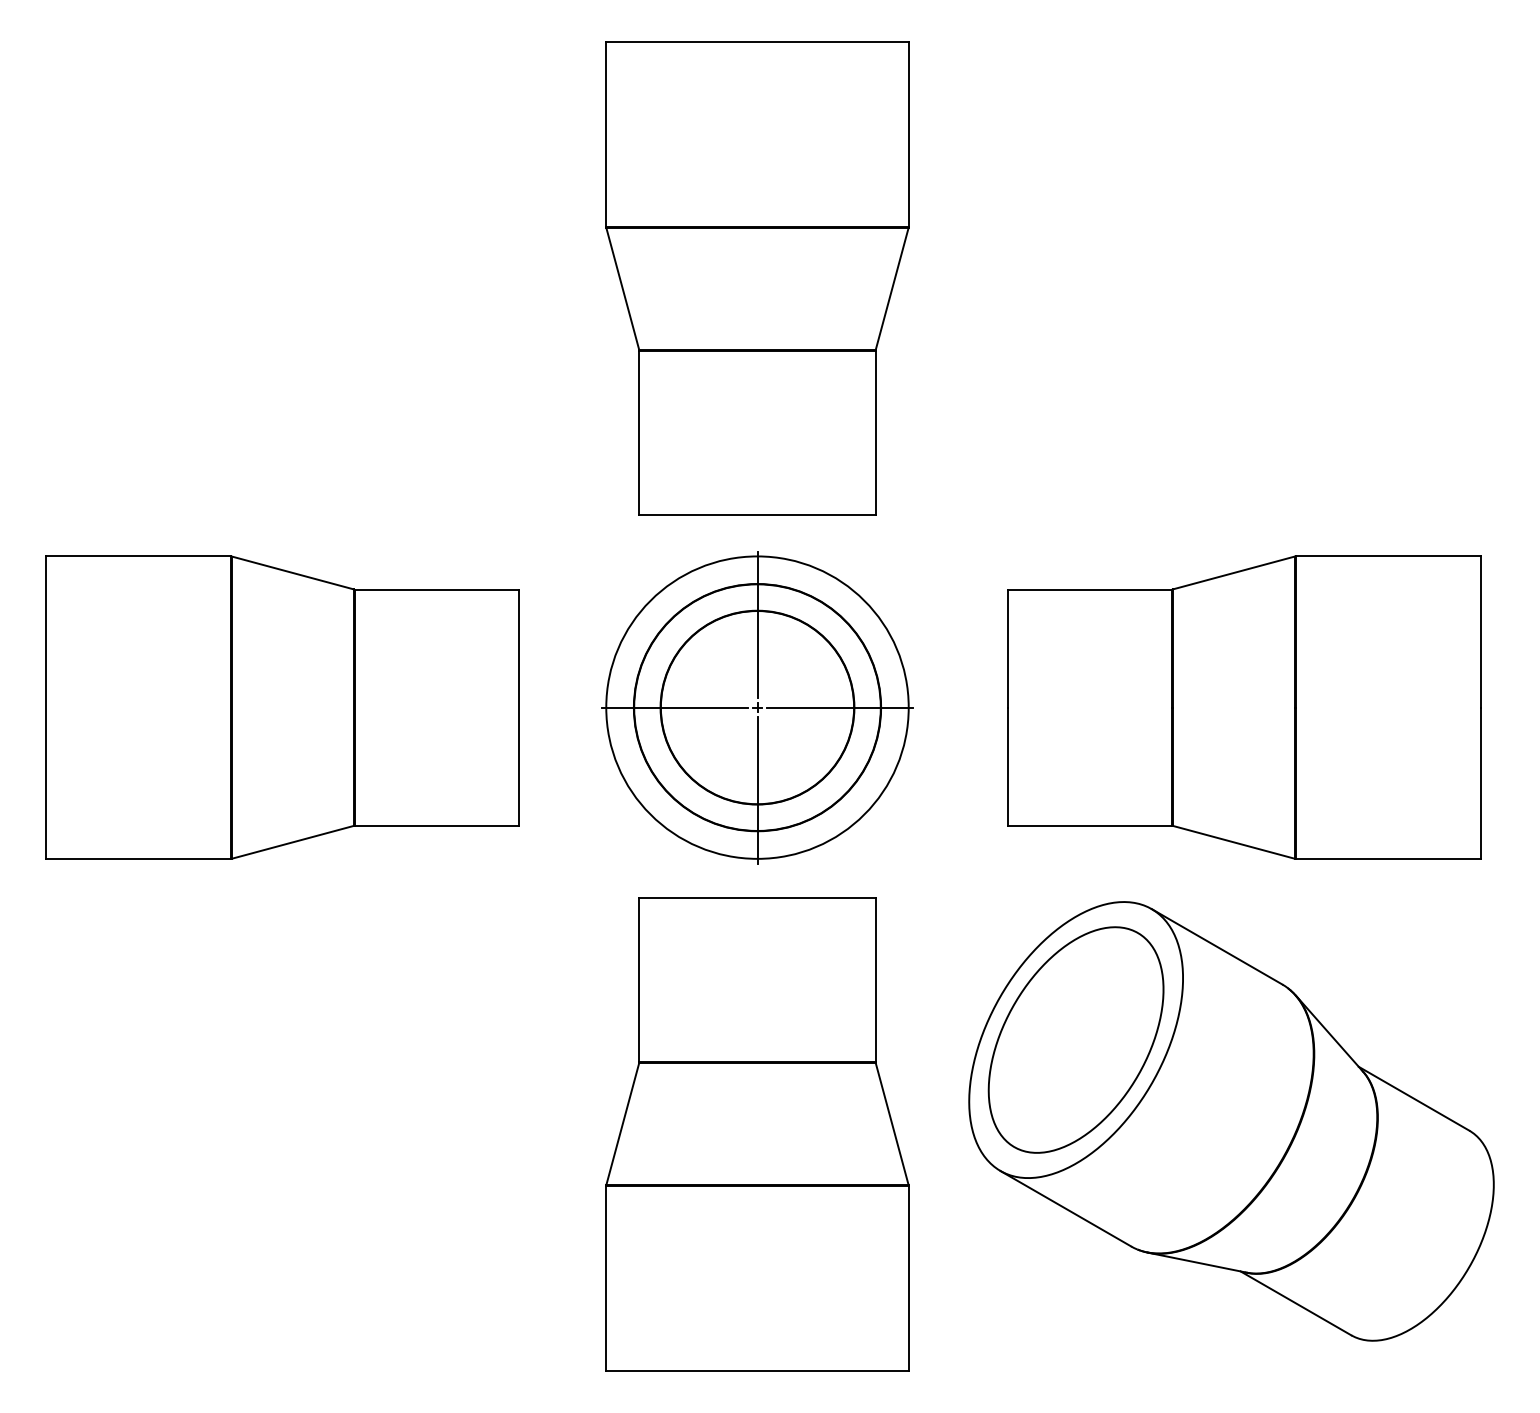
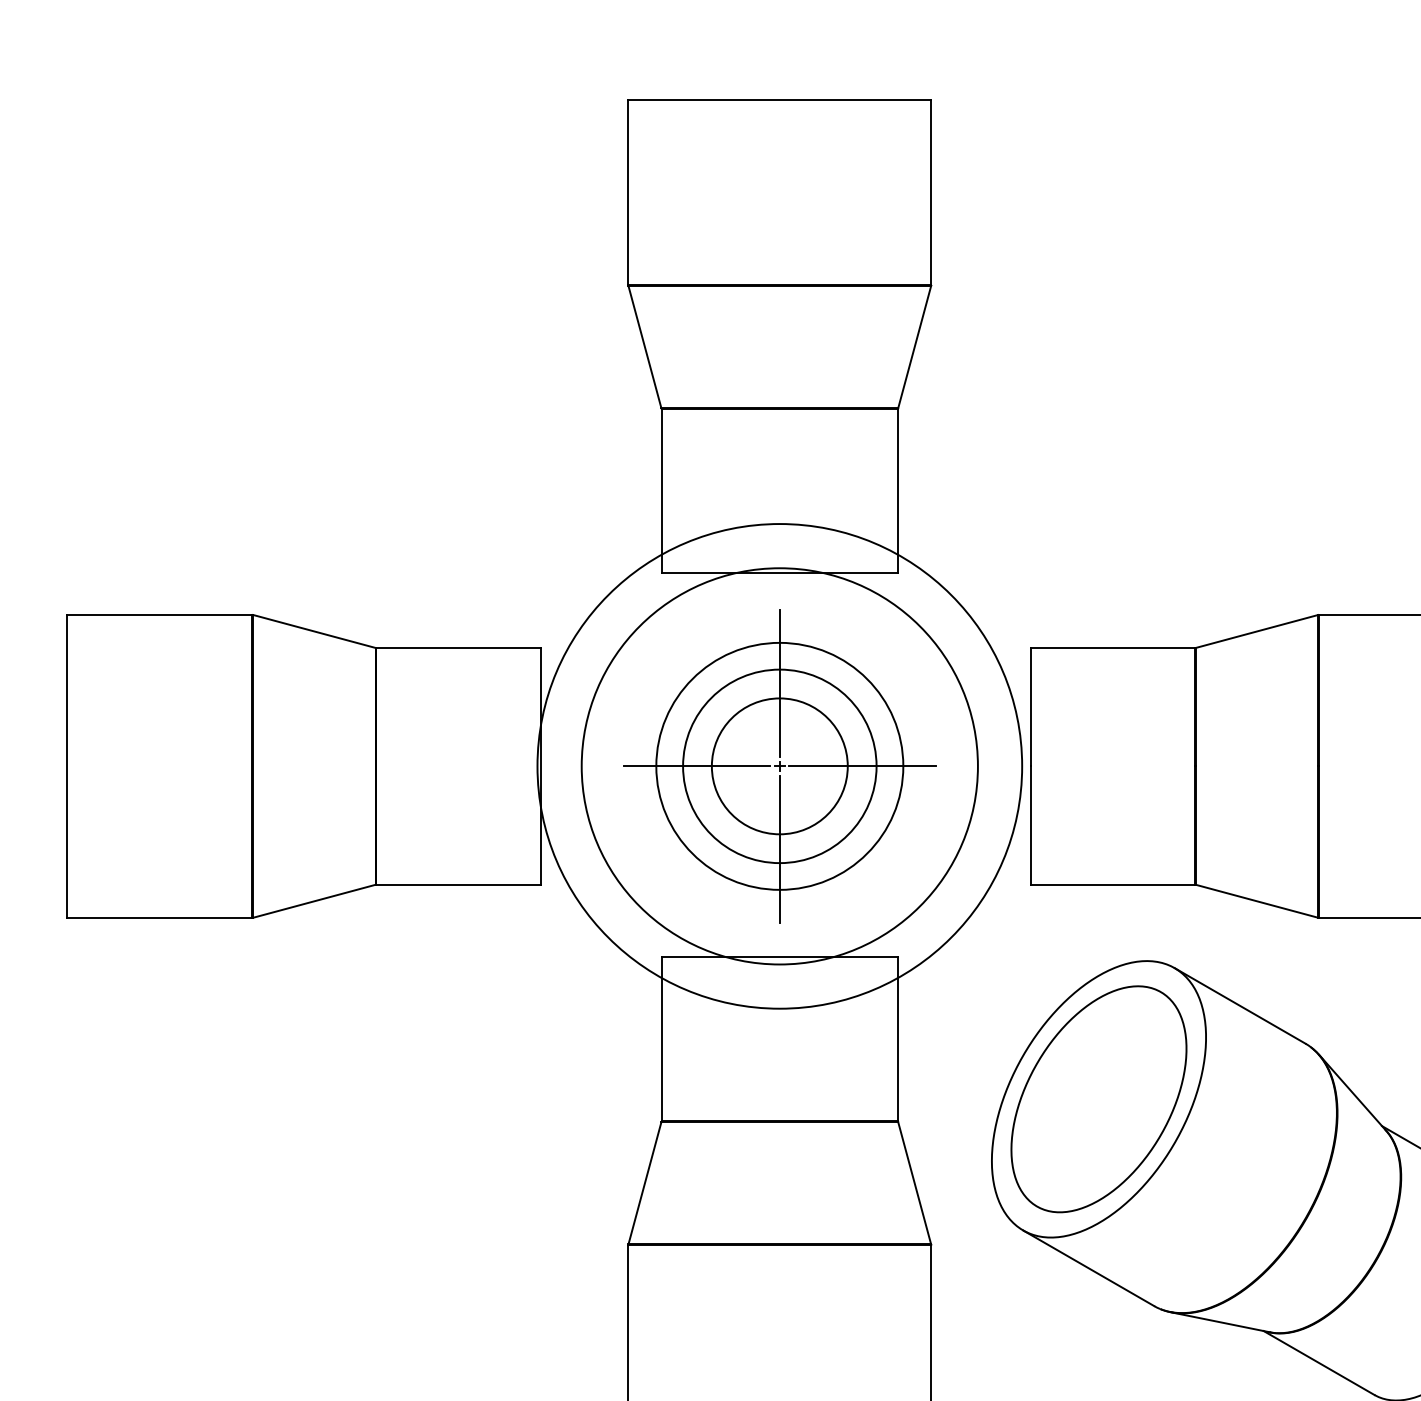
circle: (757, 707) -> (779, 766), size x0.7
circle: (757, 707) -> (779, 766), size x1.6
circle: (757, 707) -> (779, 766), size x1.6

